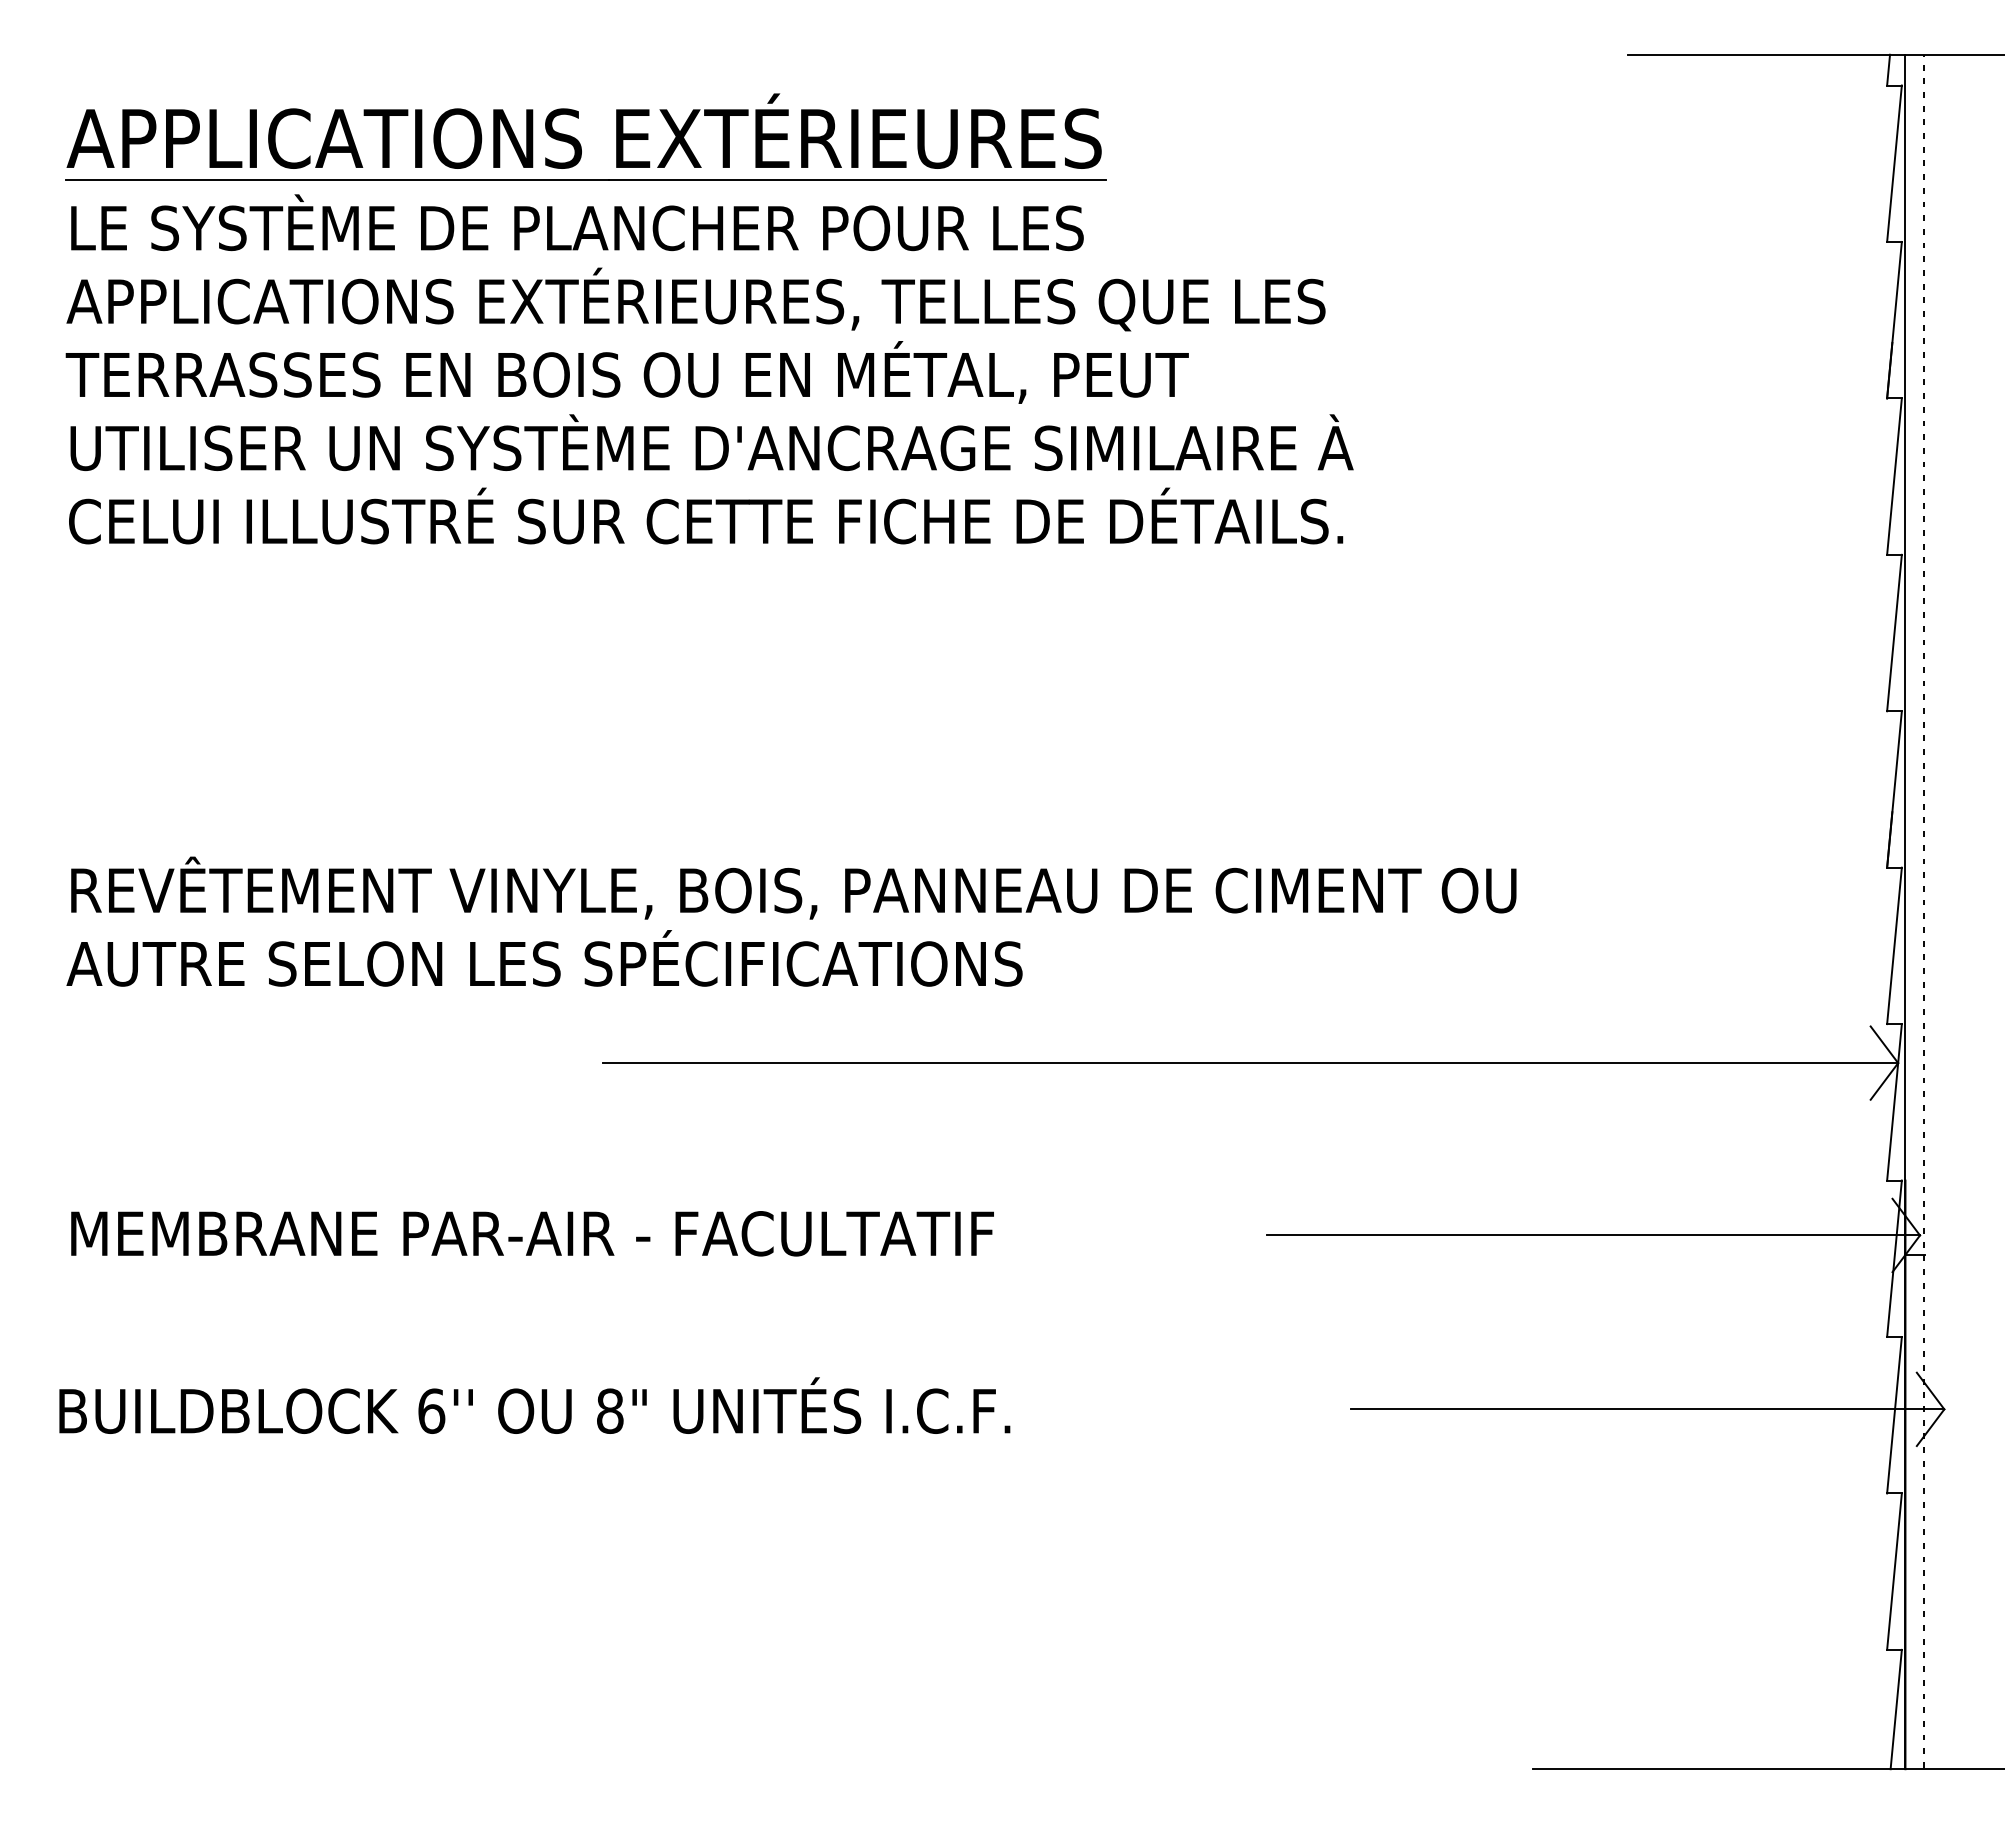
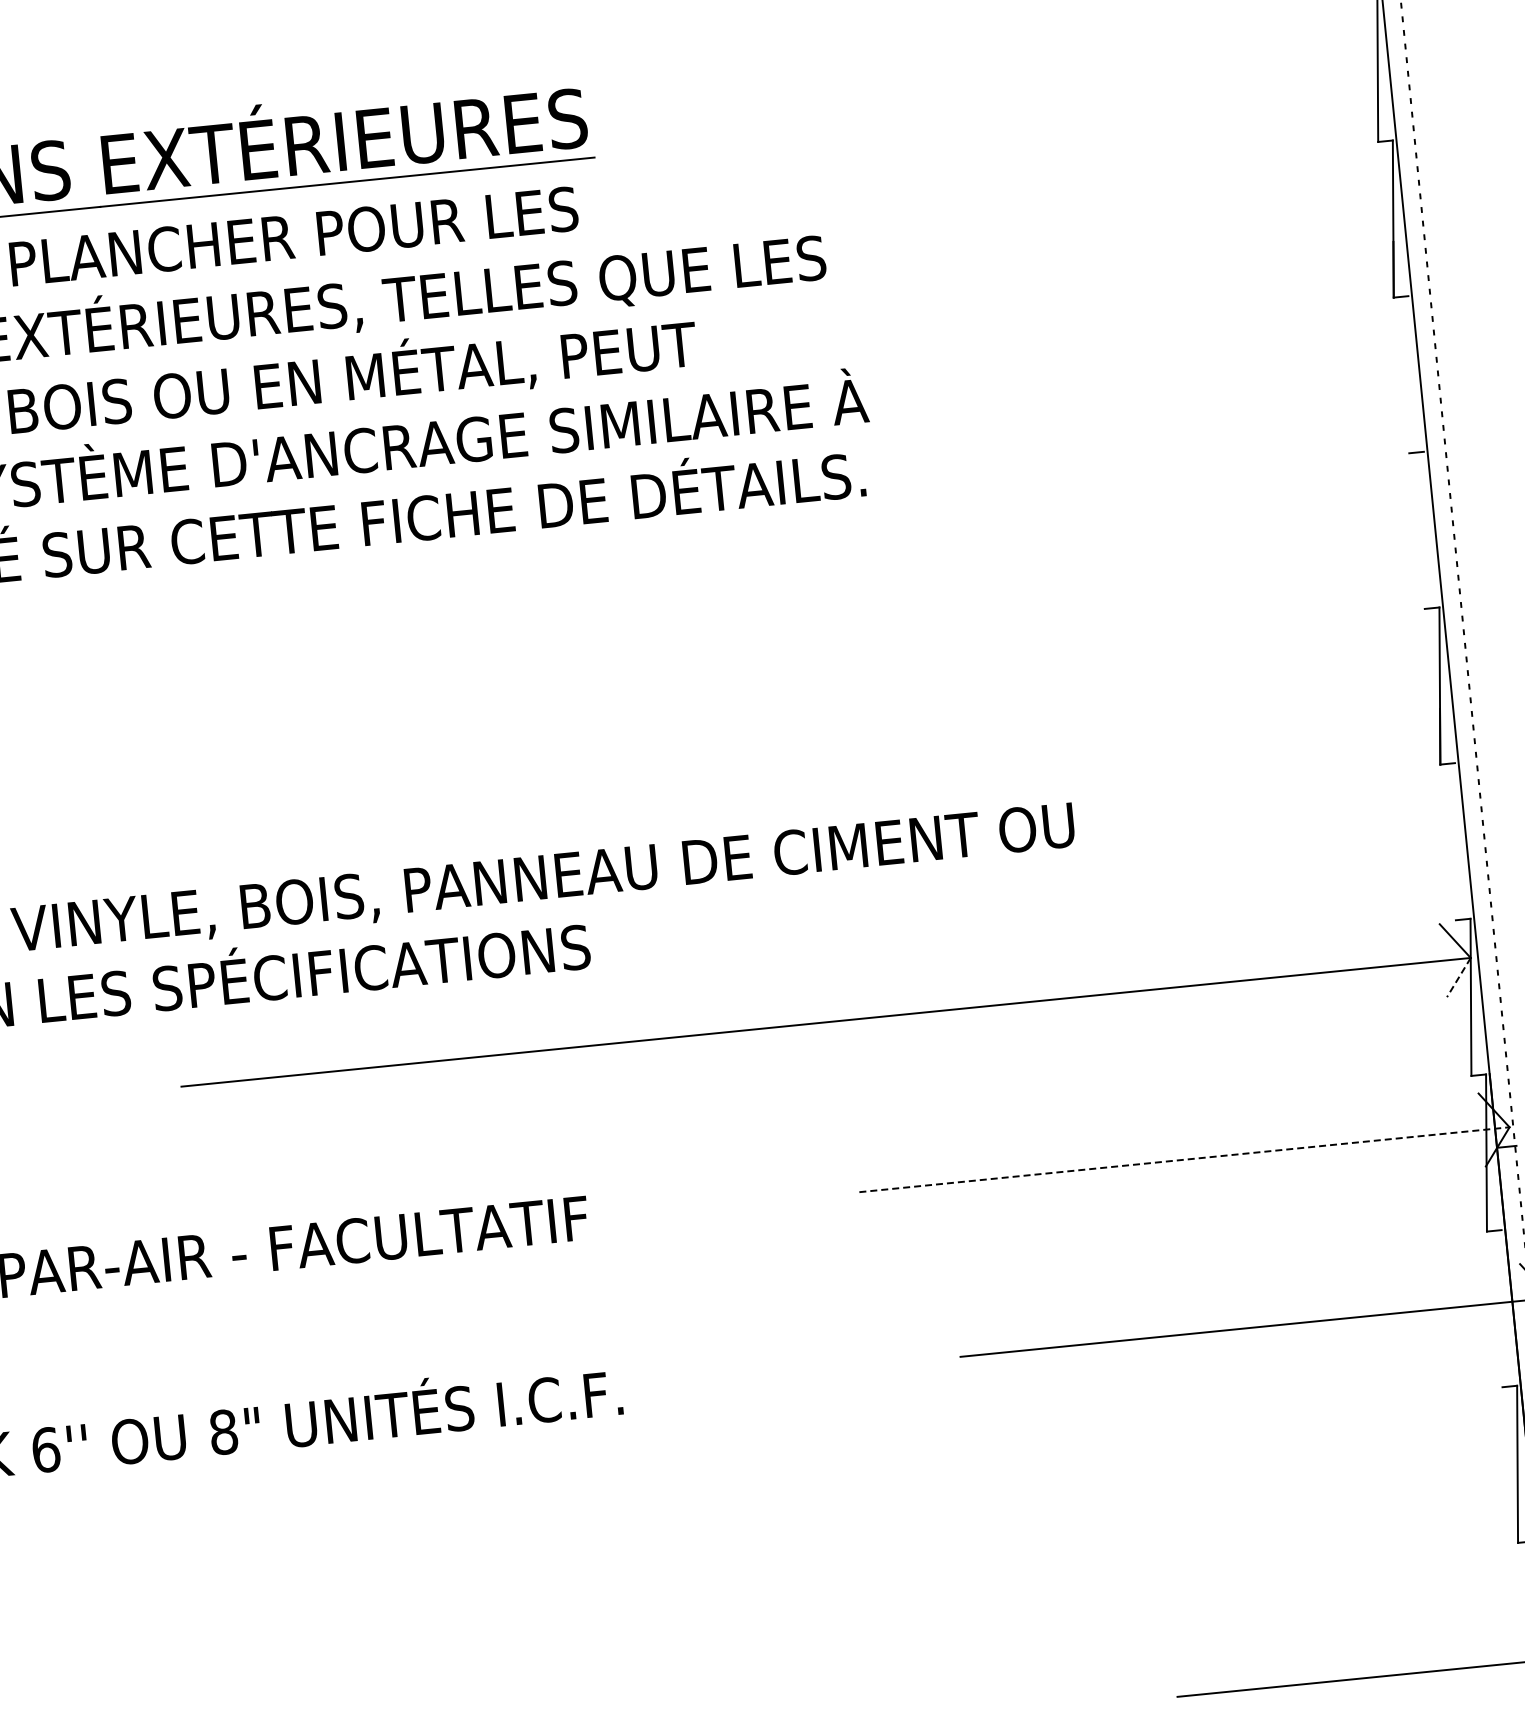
line: (1894, 476) -> (1408, 374), removed
line: (1894, 632) -> (1424, 529), removed
line: (1894, 945) -> (1455, 841), removed
line: (1884, 1081) -> (1458, 977), solid -> dashed
line: (1593, 1235) -> (1184, 1159), solid -> dashed
line: (1894, 1414) -> (1501, 1307), removed

